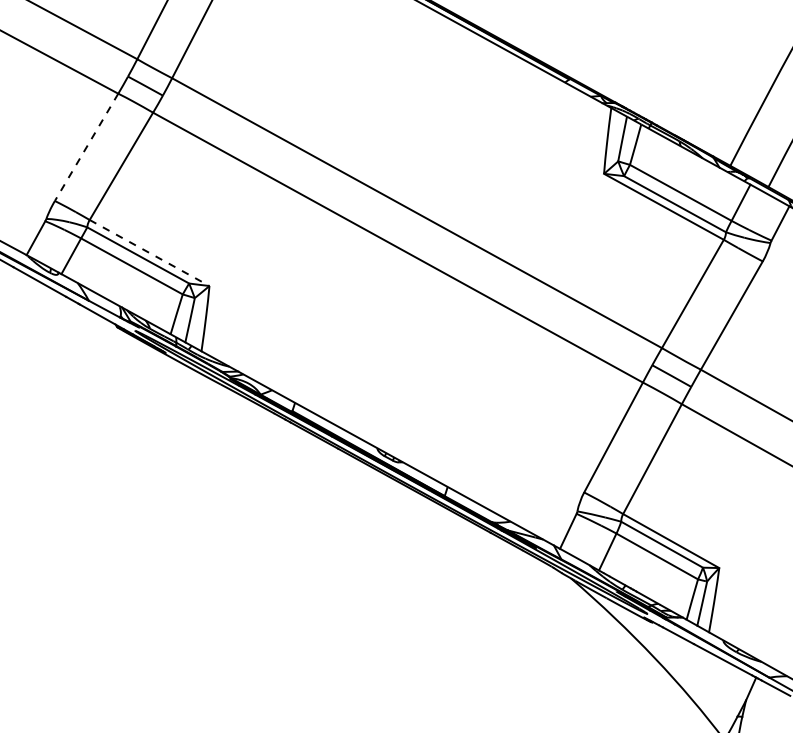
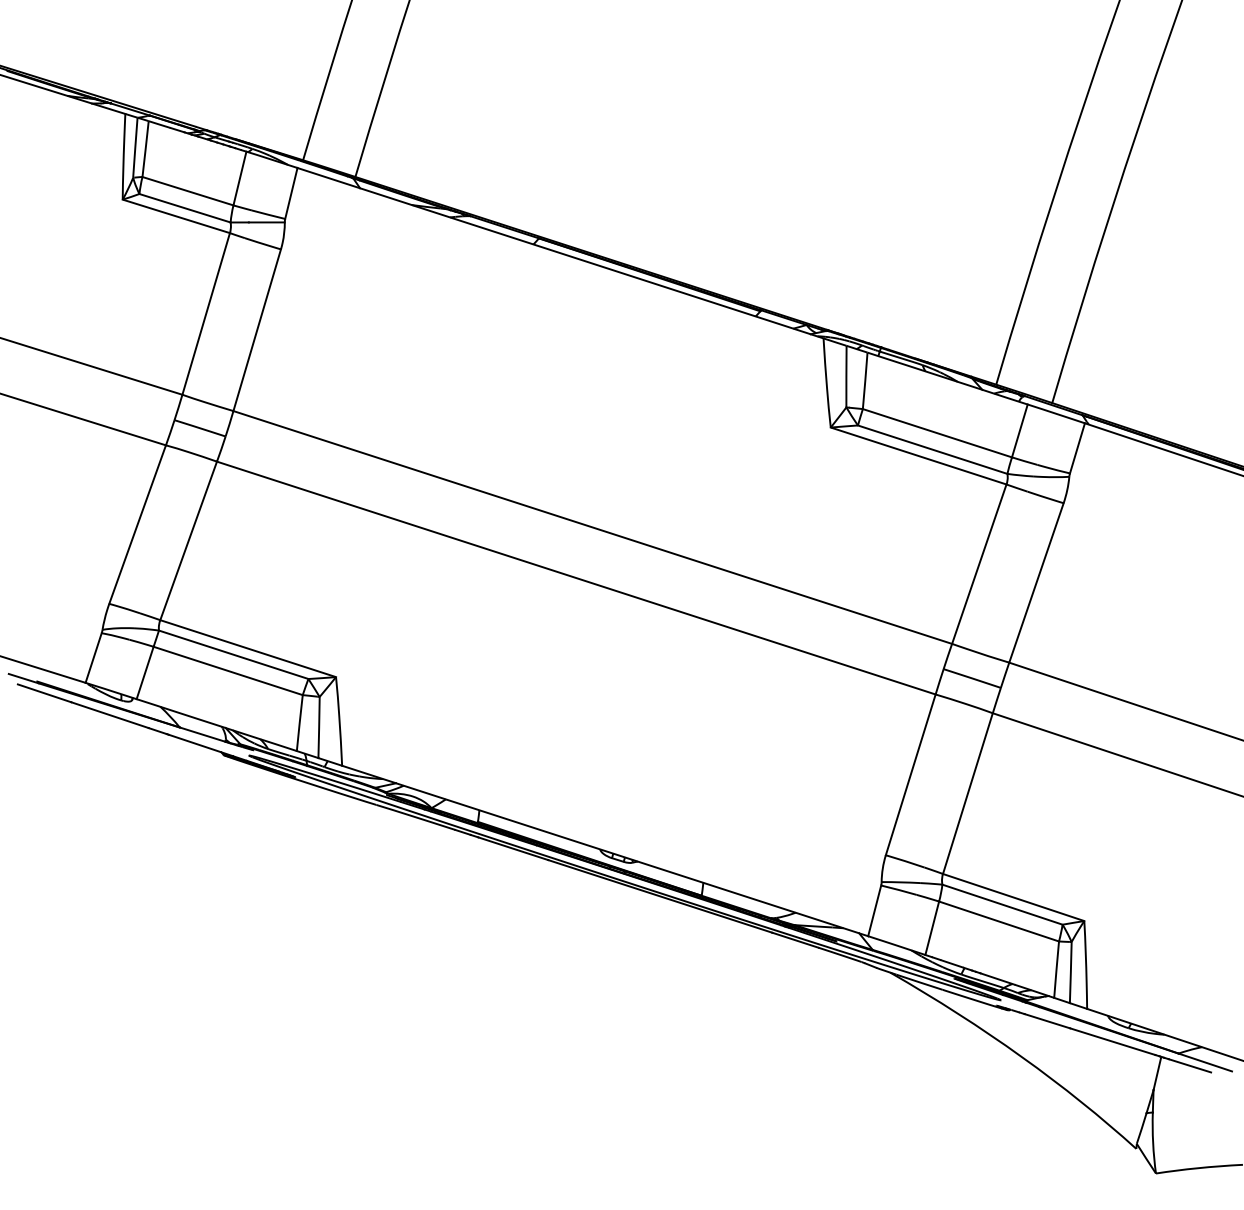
line: (86, 147) -> (137, 525), dashed -> solid
line: (149, 252) -> (248, 648), dashed -> solid

